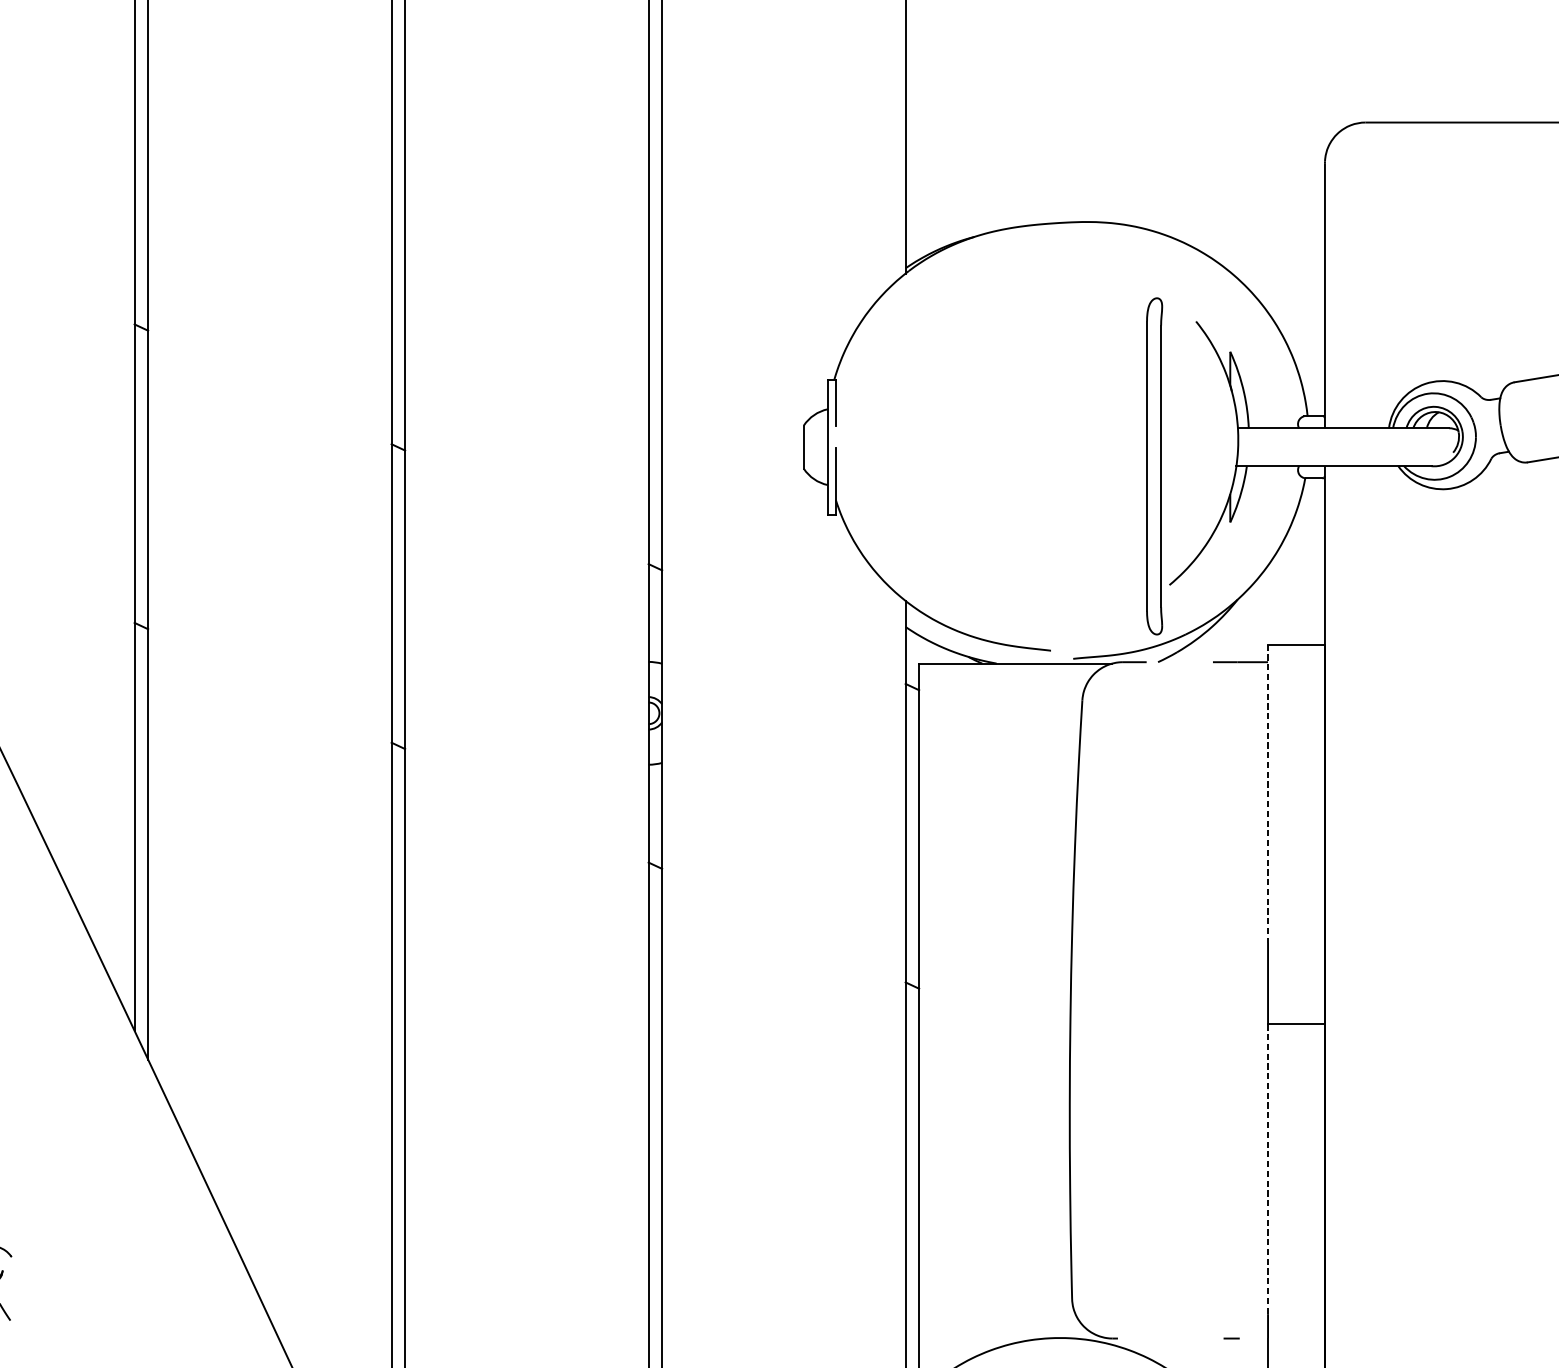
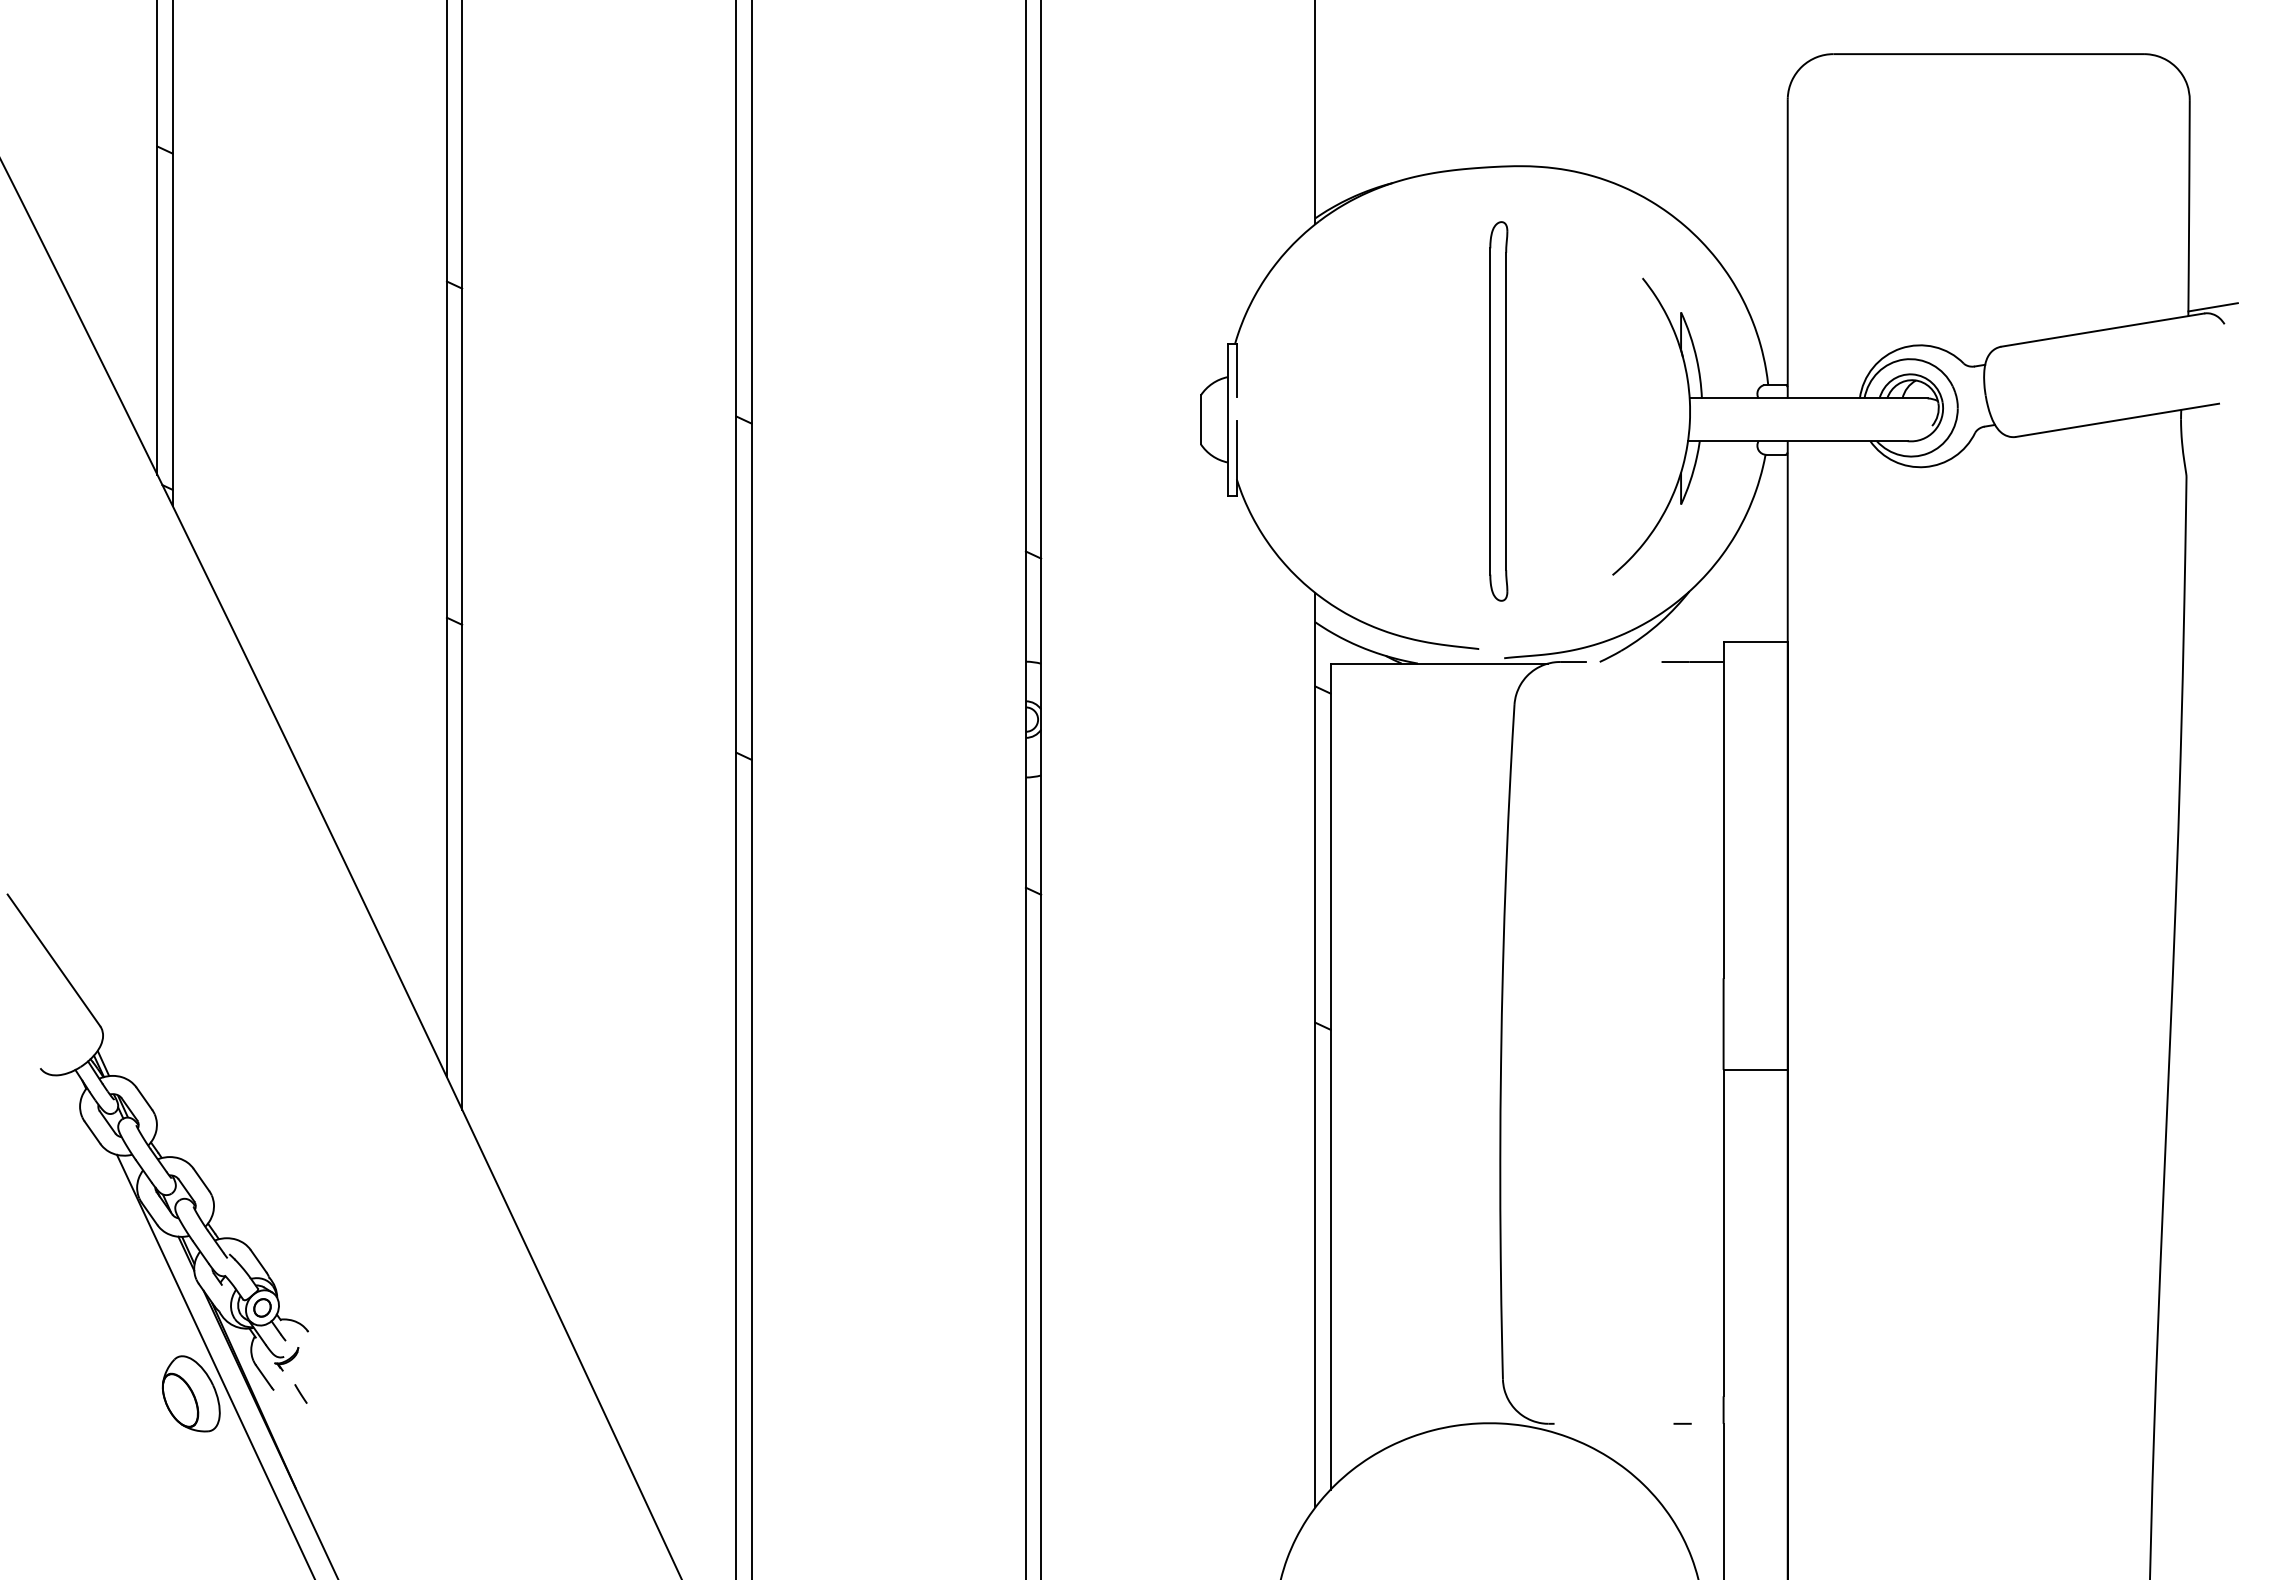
part: (1154, 466) -> (1498, 411), moved
line: (1267, 794) -> (1723, 810), dashed -> solid
line: (1267, 1169) -> (1723, 1233), dashed -> solid

